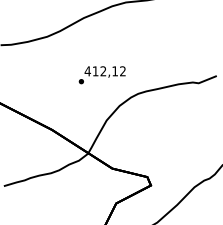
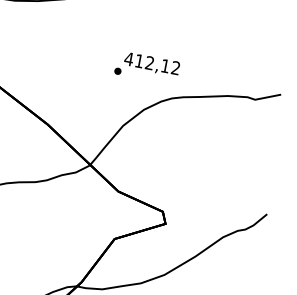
text: (101, 75) -> (146, 68), moved

